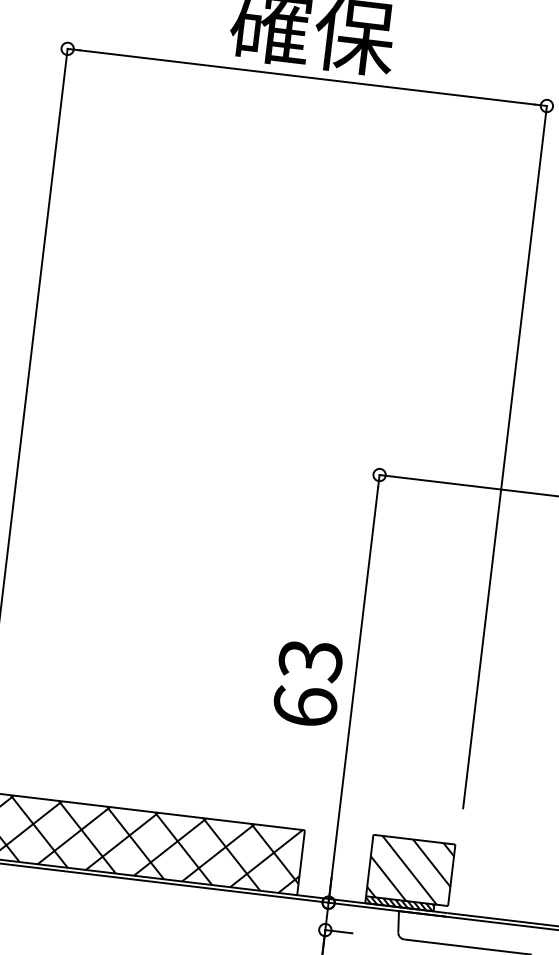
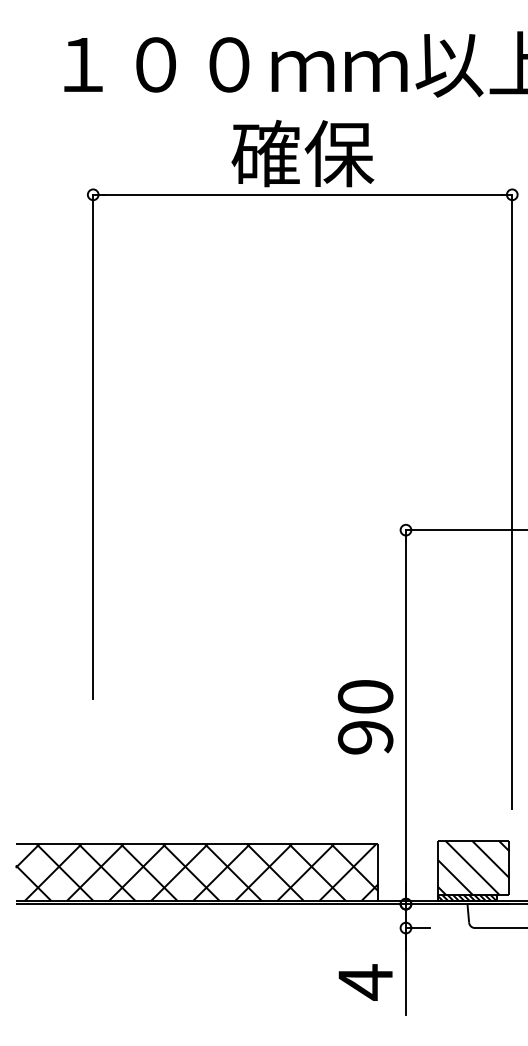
text: (307, 683) -> (365, 717), 63 -> 90

